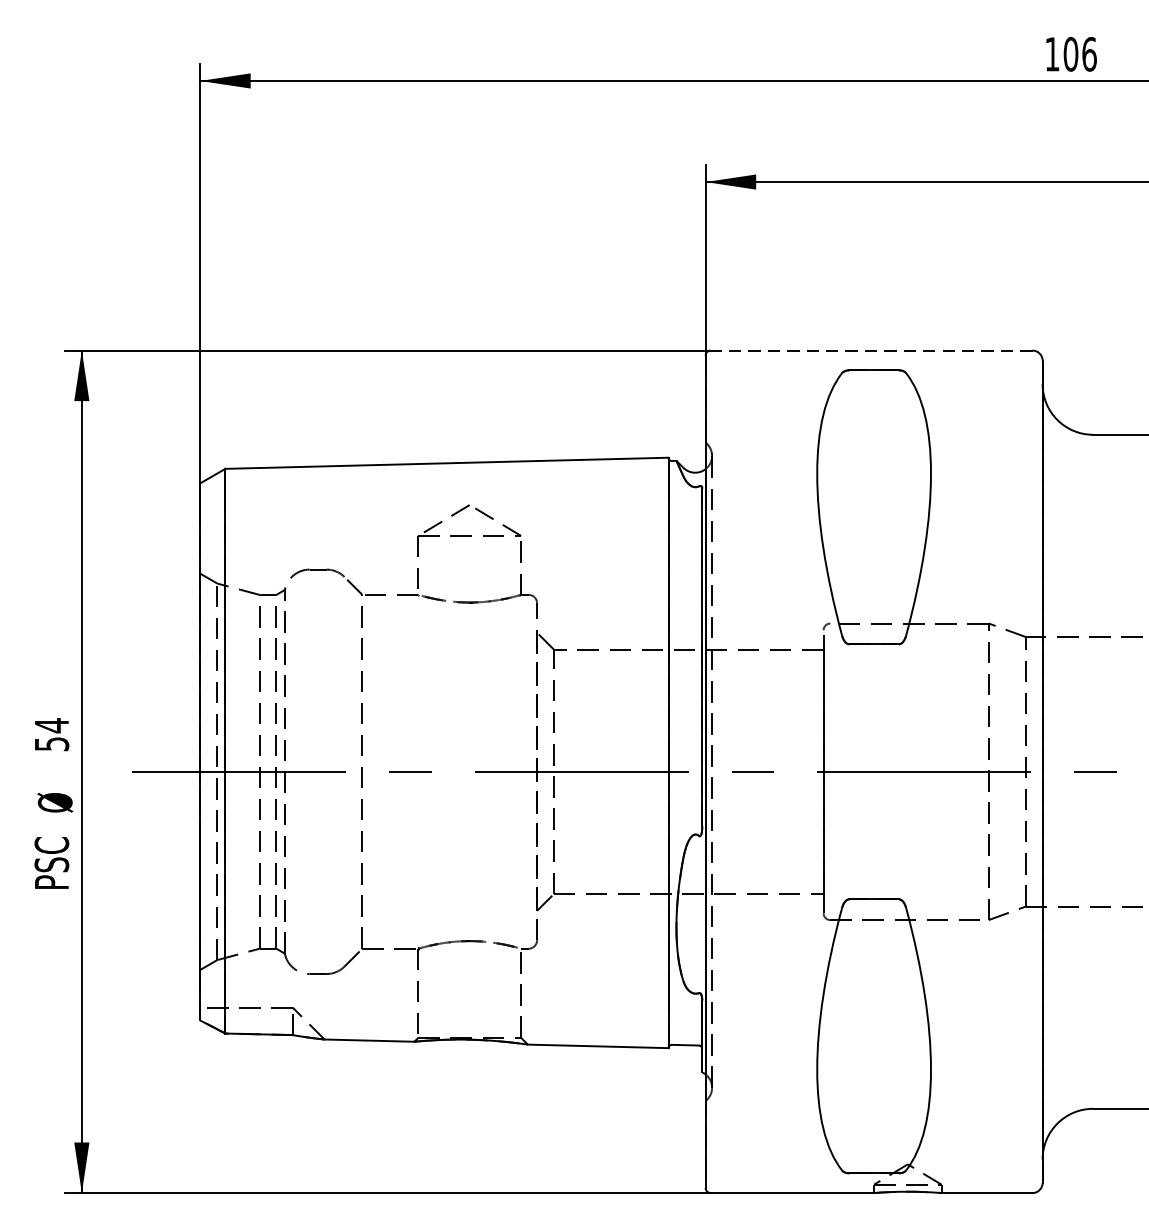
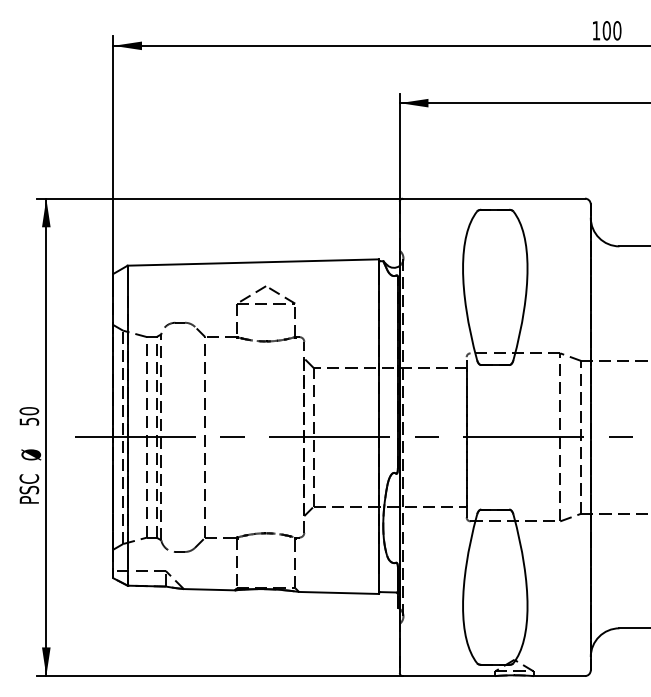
text: (1089, 53) -> (617, 30), 106 -> 100
line: (870, 350) -> (493, 198), dashed -> solid
text: (52, 724) -> (29, 410), 54 -> 50

